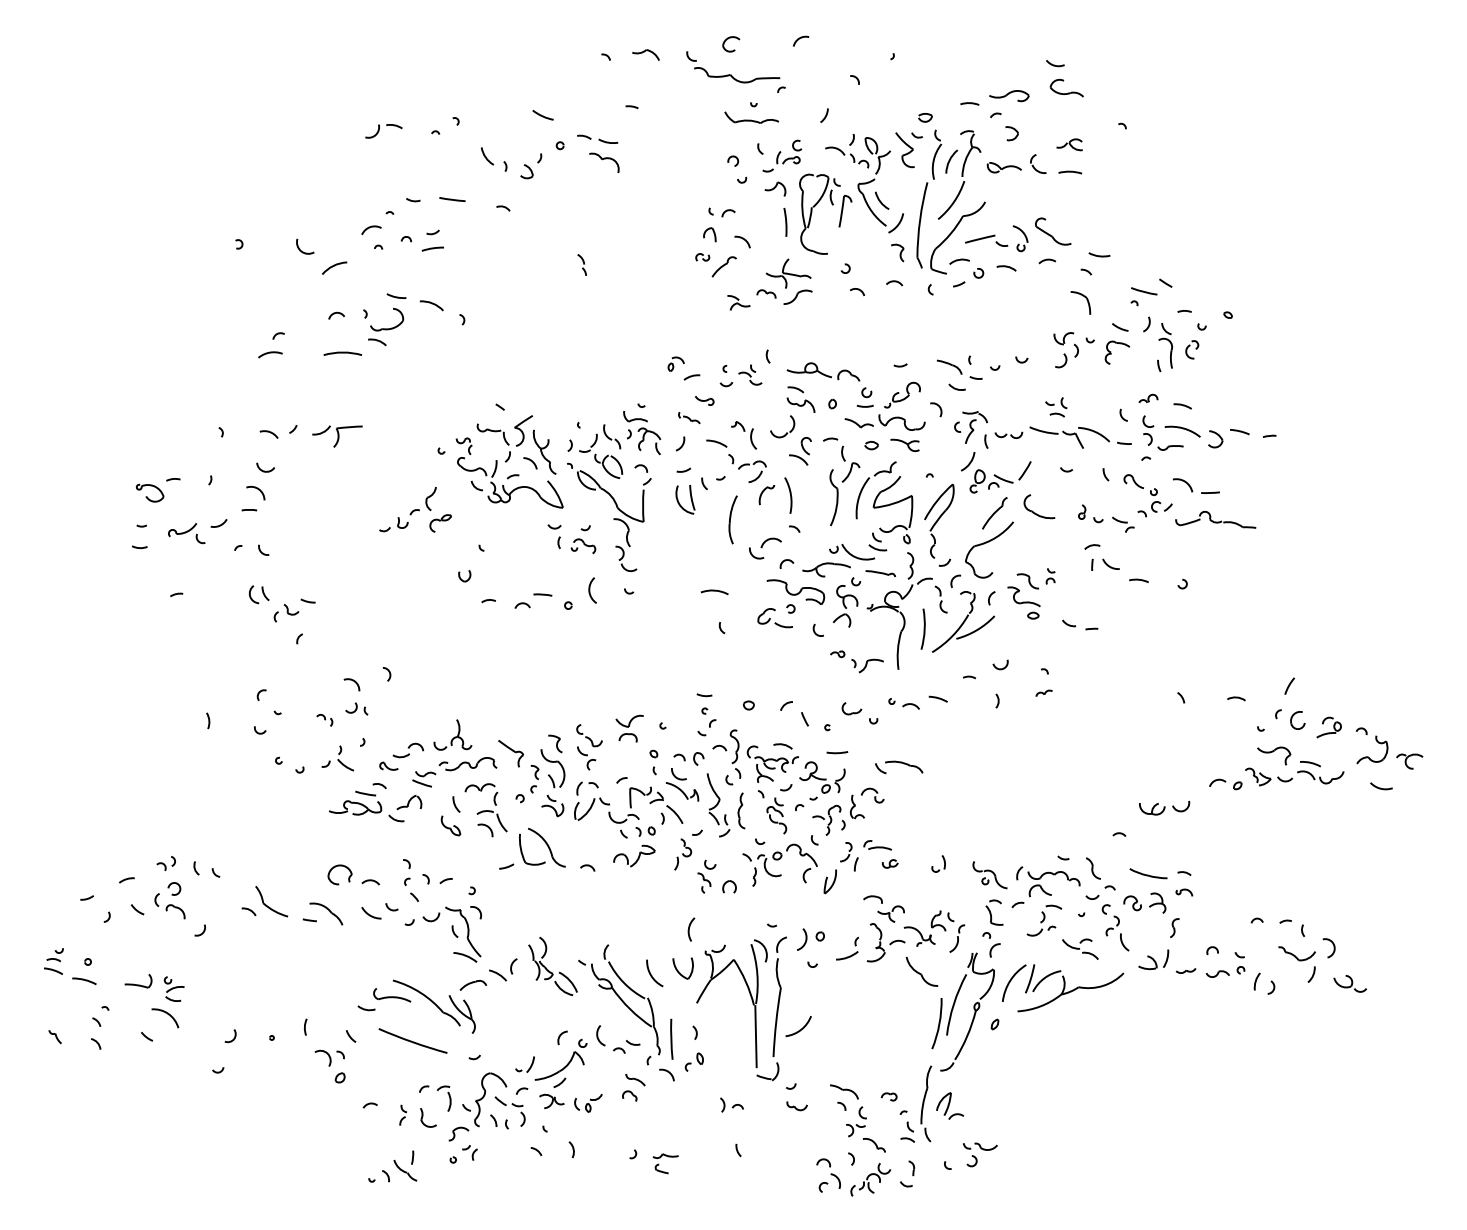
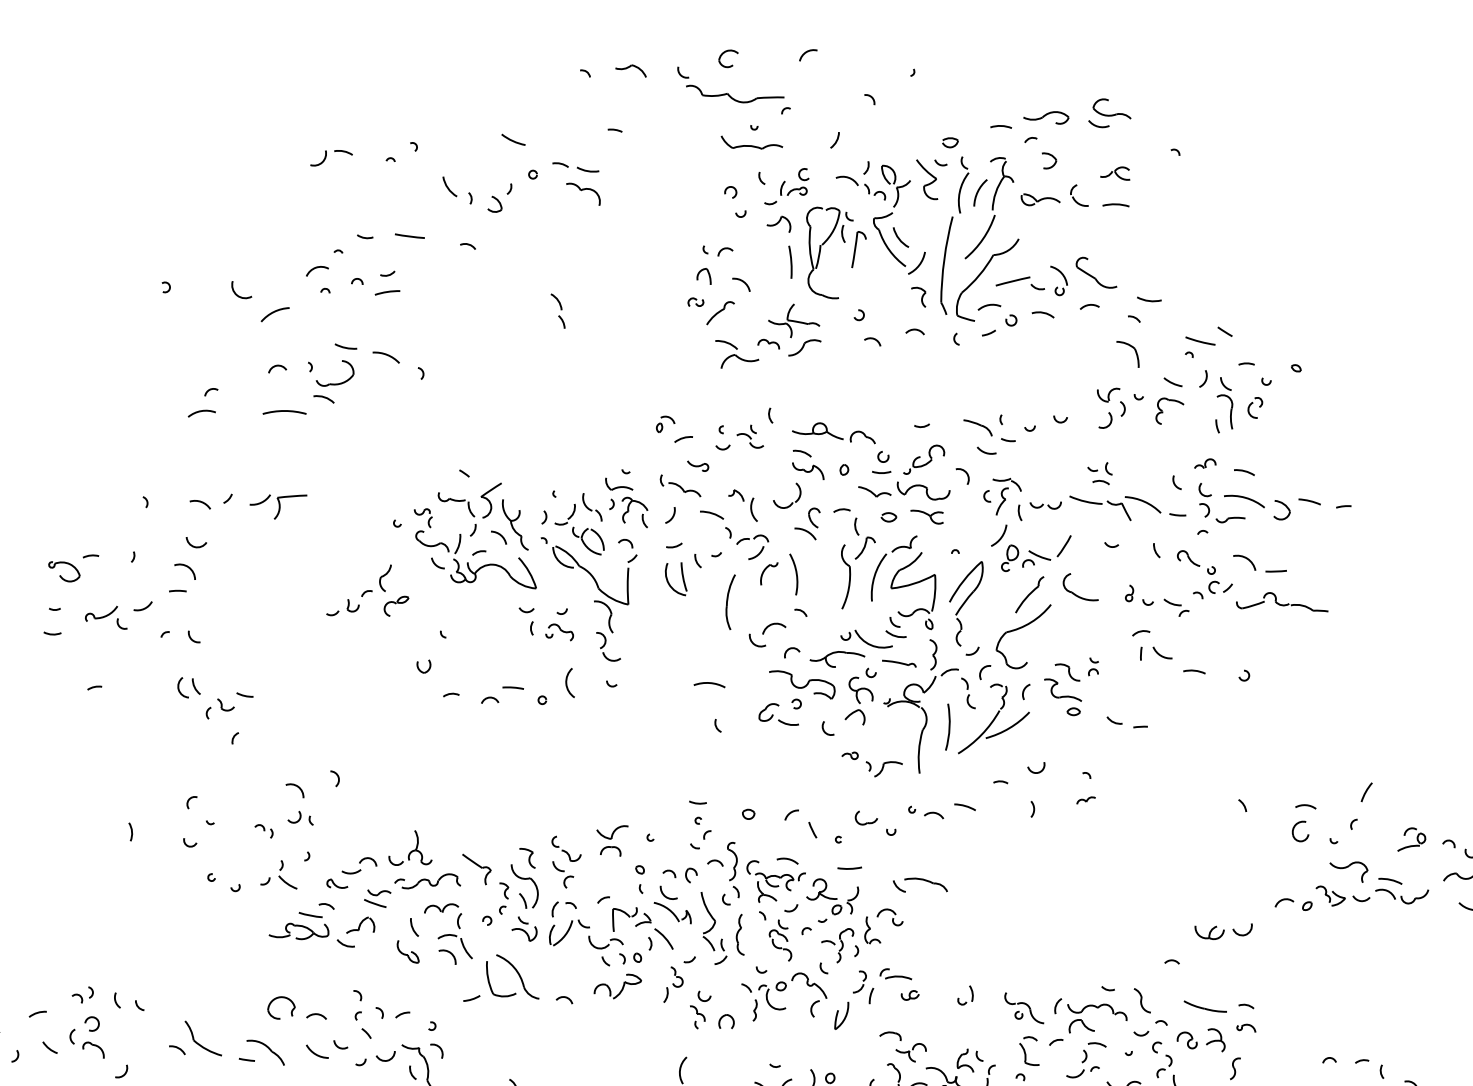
arc: (1054, 64) -> (1097, 125), moved
part: (581, 264) -> (557, 310), size x1.43
part: (738, 302) -> (736, 353), size x1.67
part: (689, 417) -> (680, 485), size x1.67
part: (1297, 720) -> (1300, 831), moved

